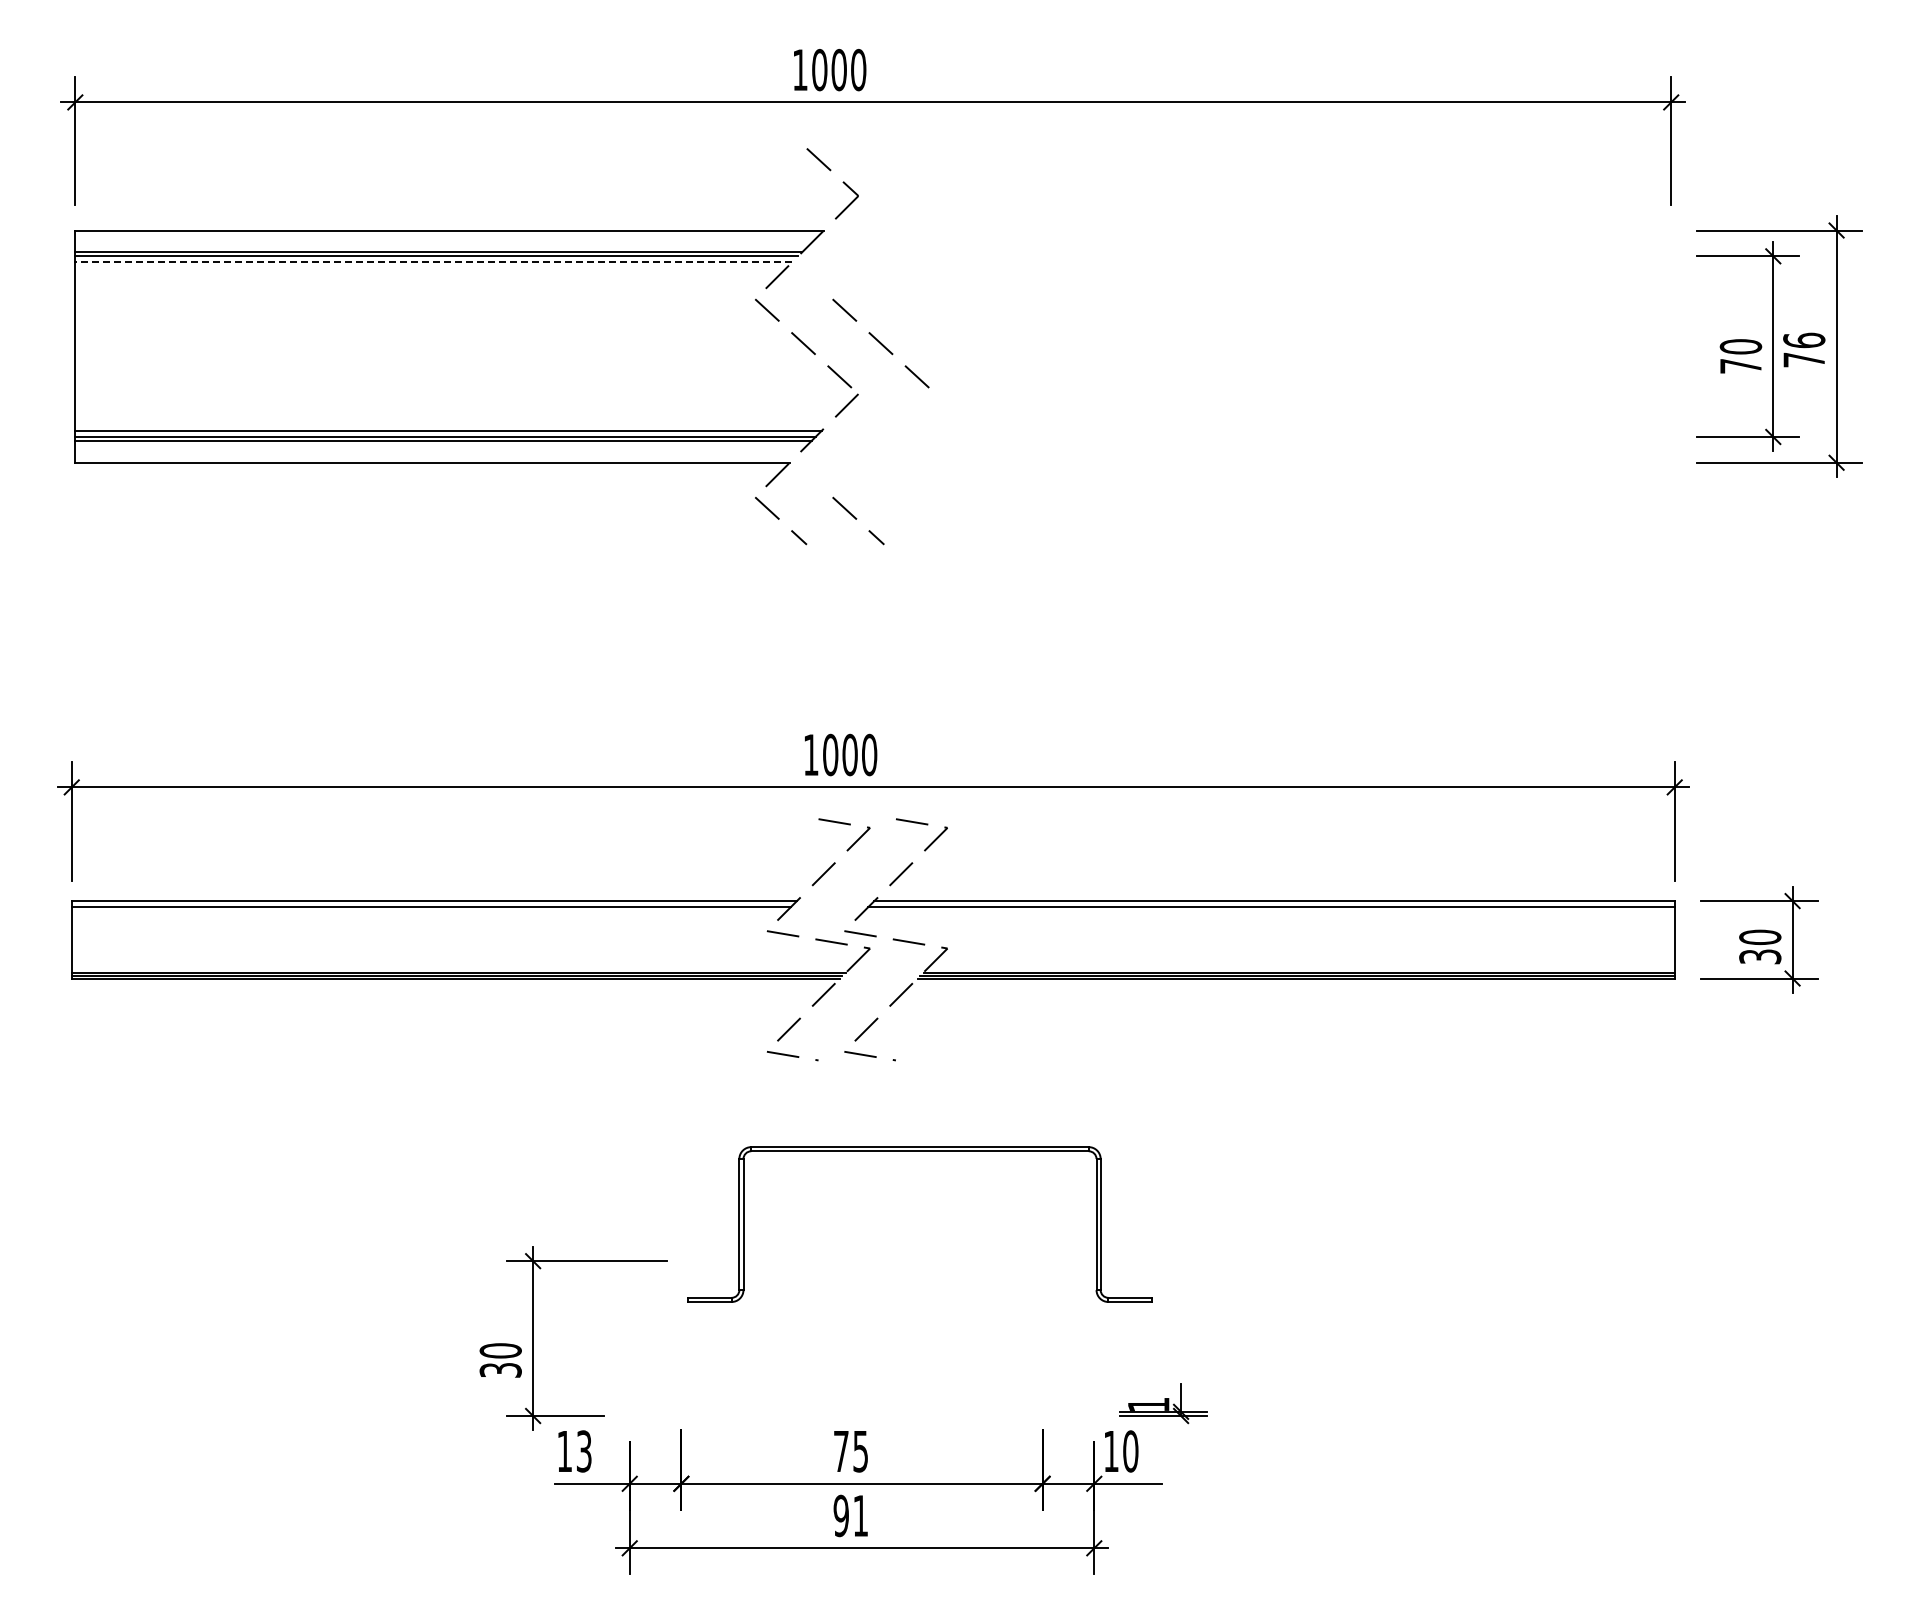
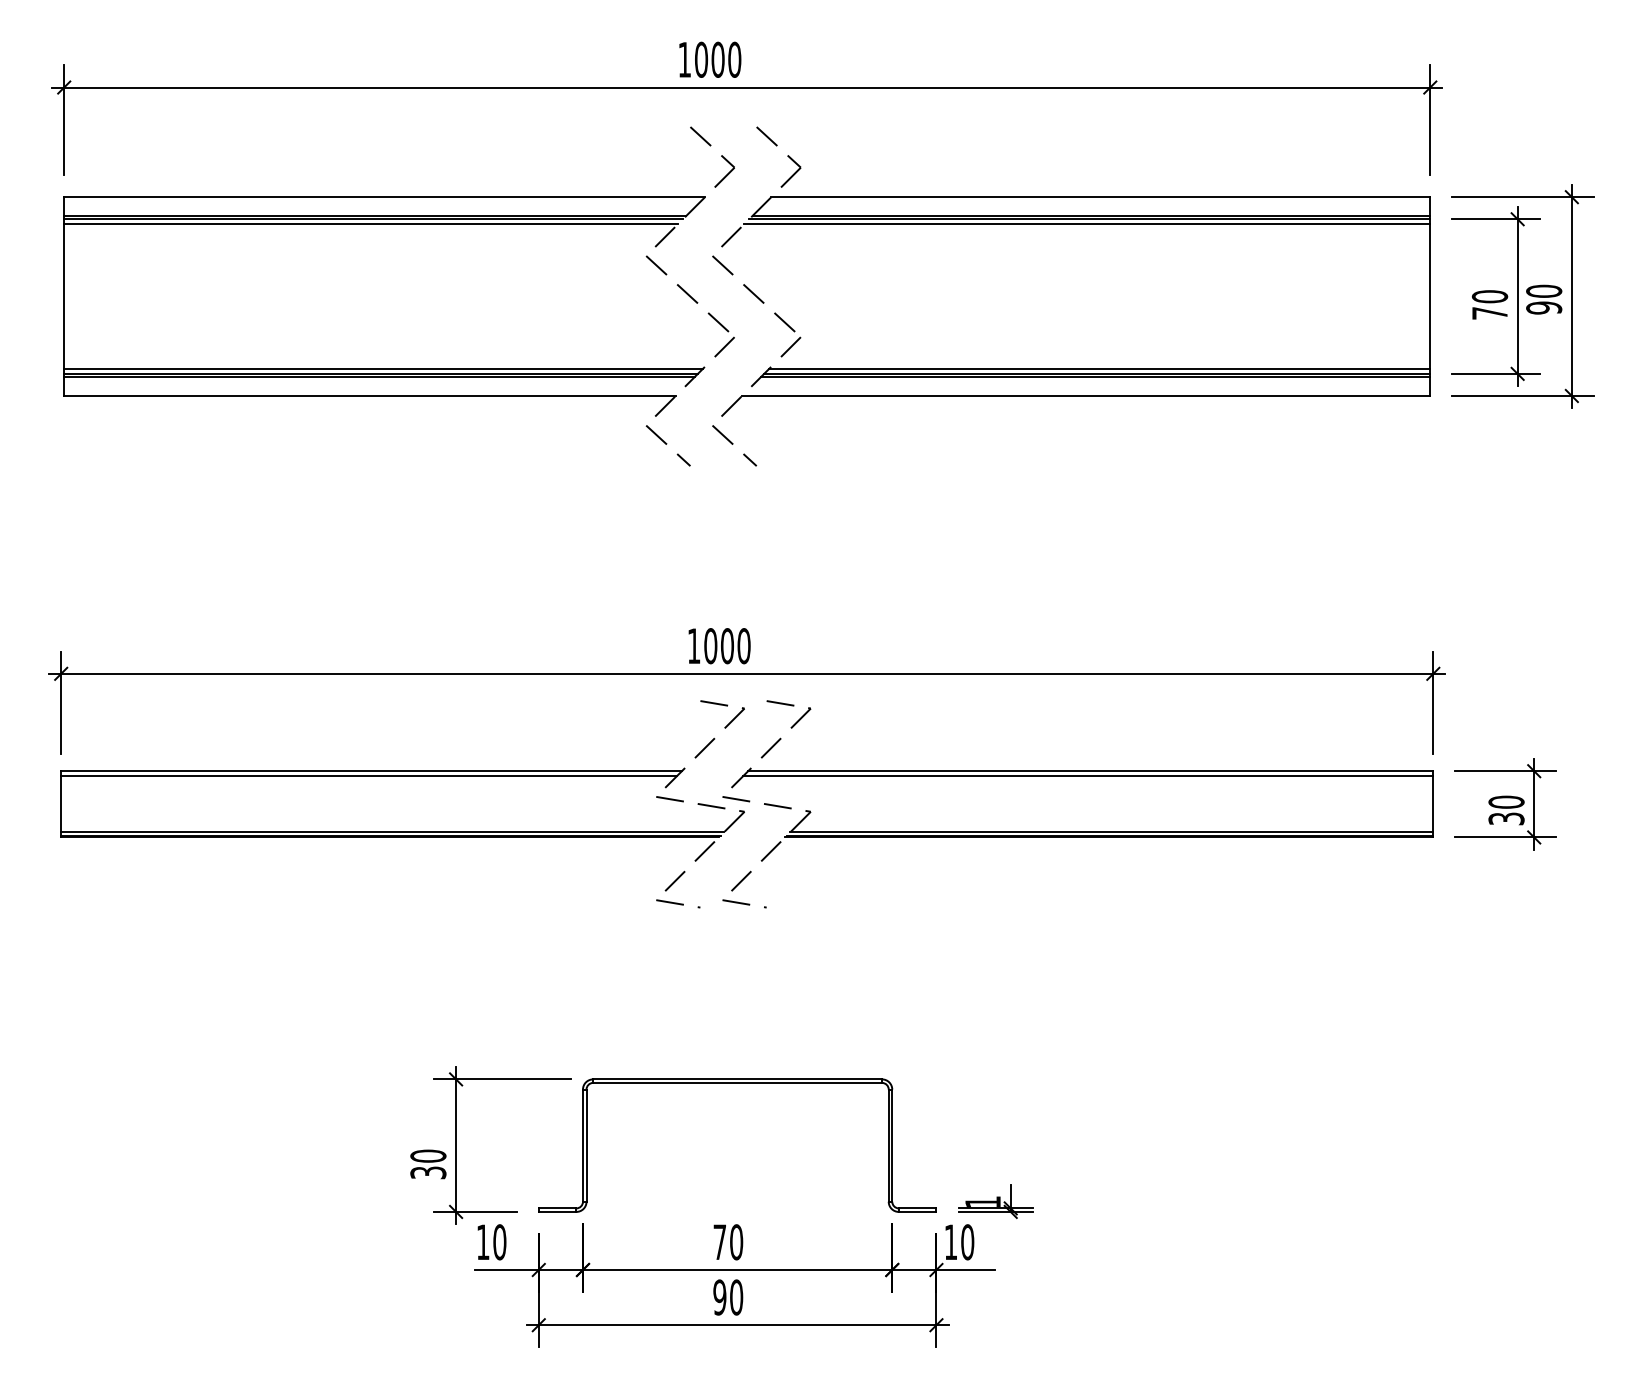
line: (433, 262) -> (370, 224), dashed -> solid
part: (1256, 262) -> (1075, 224), added
text: (1804, 349) -> (1544, 299), 76 -> 90
part: (919, 1151) -> (737, 1083), moved
text: (583, 1451) -> (499, 1242), 13 -> 10
text: (860, 1451) -> (736, 1242), 75 -> 70
text: (860, 1515) -> (736, 1297), 91 -> 90

